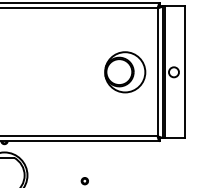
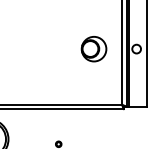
part: (125, 72) -> (94, 49), size x0.7

